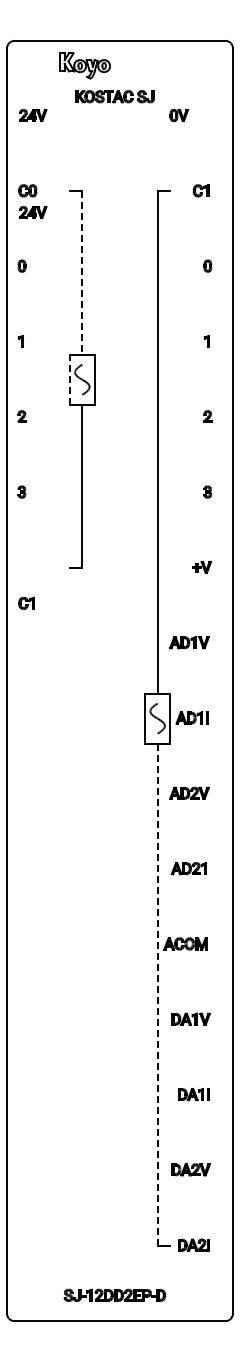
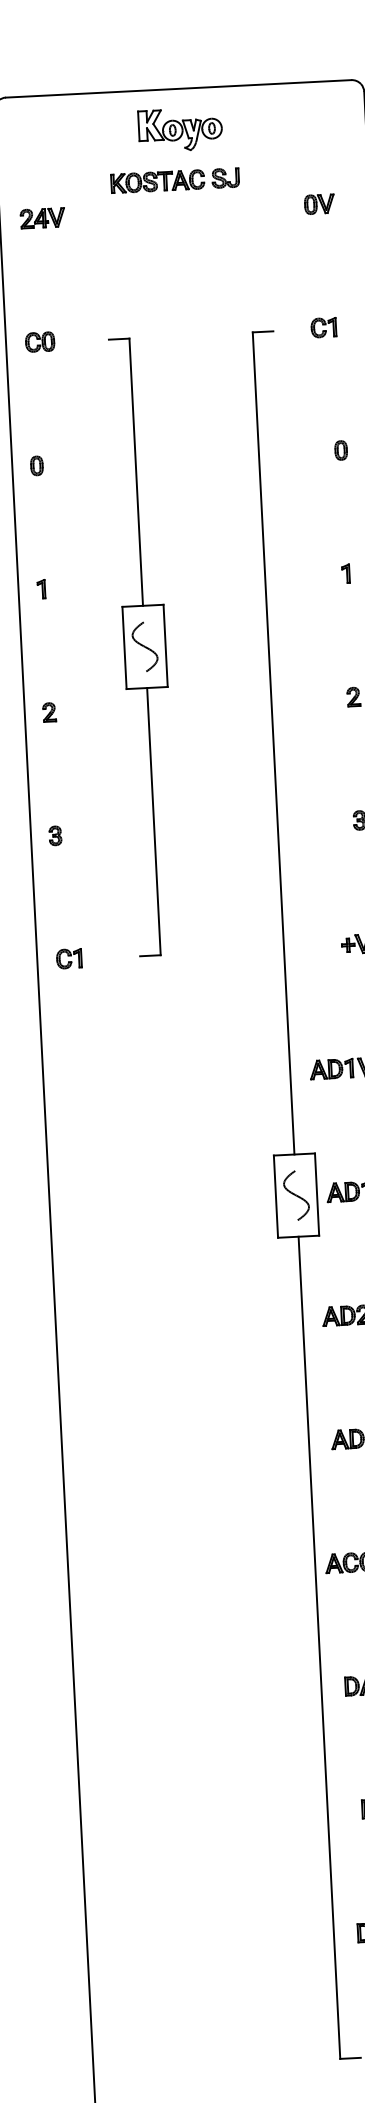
part: (84, 65) -> (179, 129), moved
part: (179, 115) -> (319, 204), moved
part: (33, 212) -> (51, 377), removed
line: (82, 273) -> (136, 472), dashed -> solid
line: (69, 379) -> (124, 647), dashed -> solid
part: (26, 602) -> (69, 957), moved
line: (157, 995) -> (319, 1648), dashed -> solid

